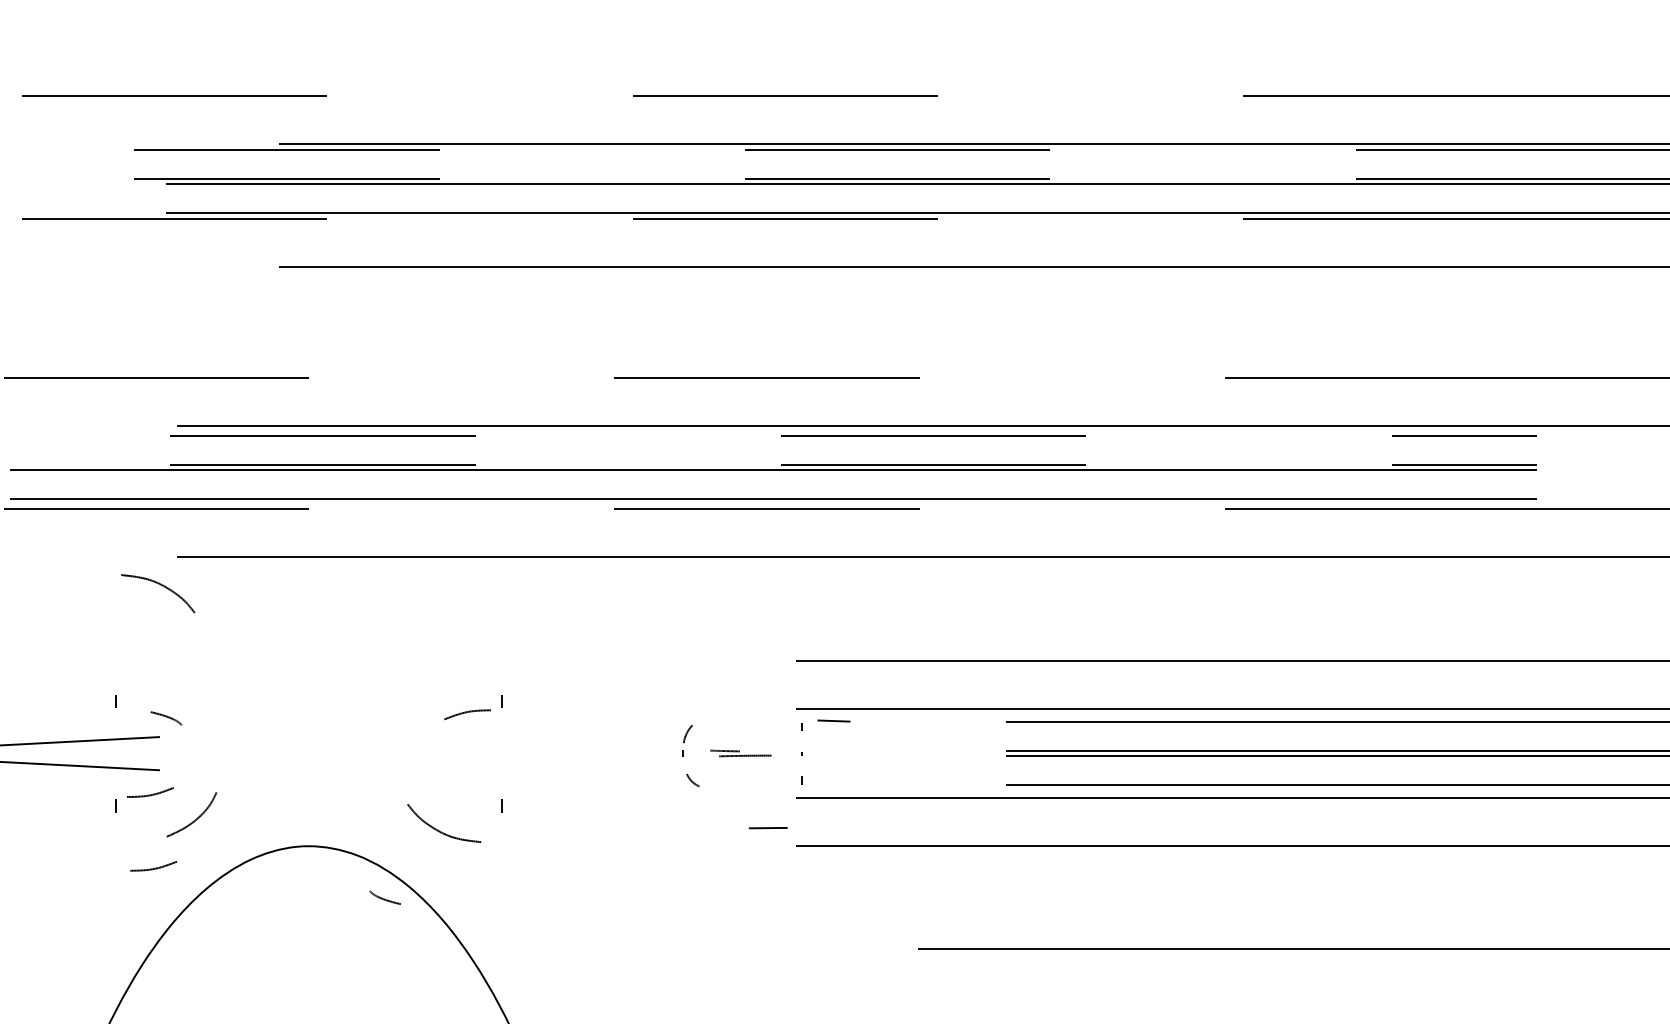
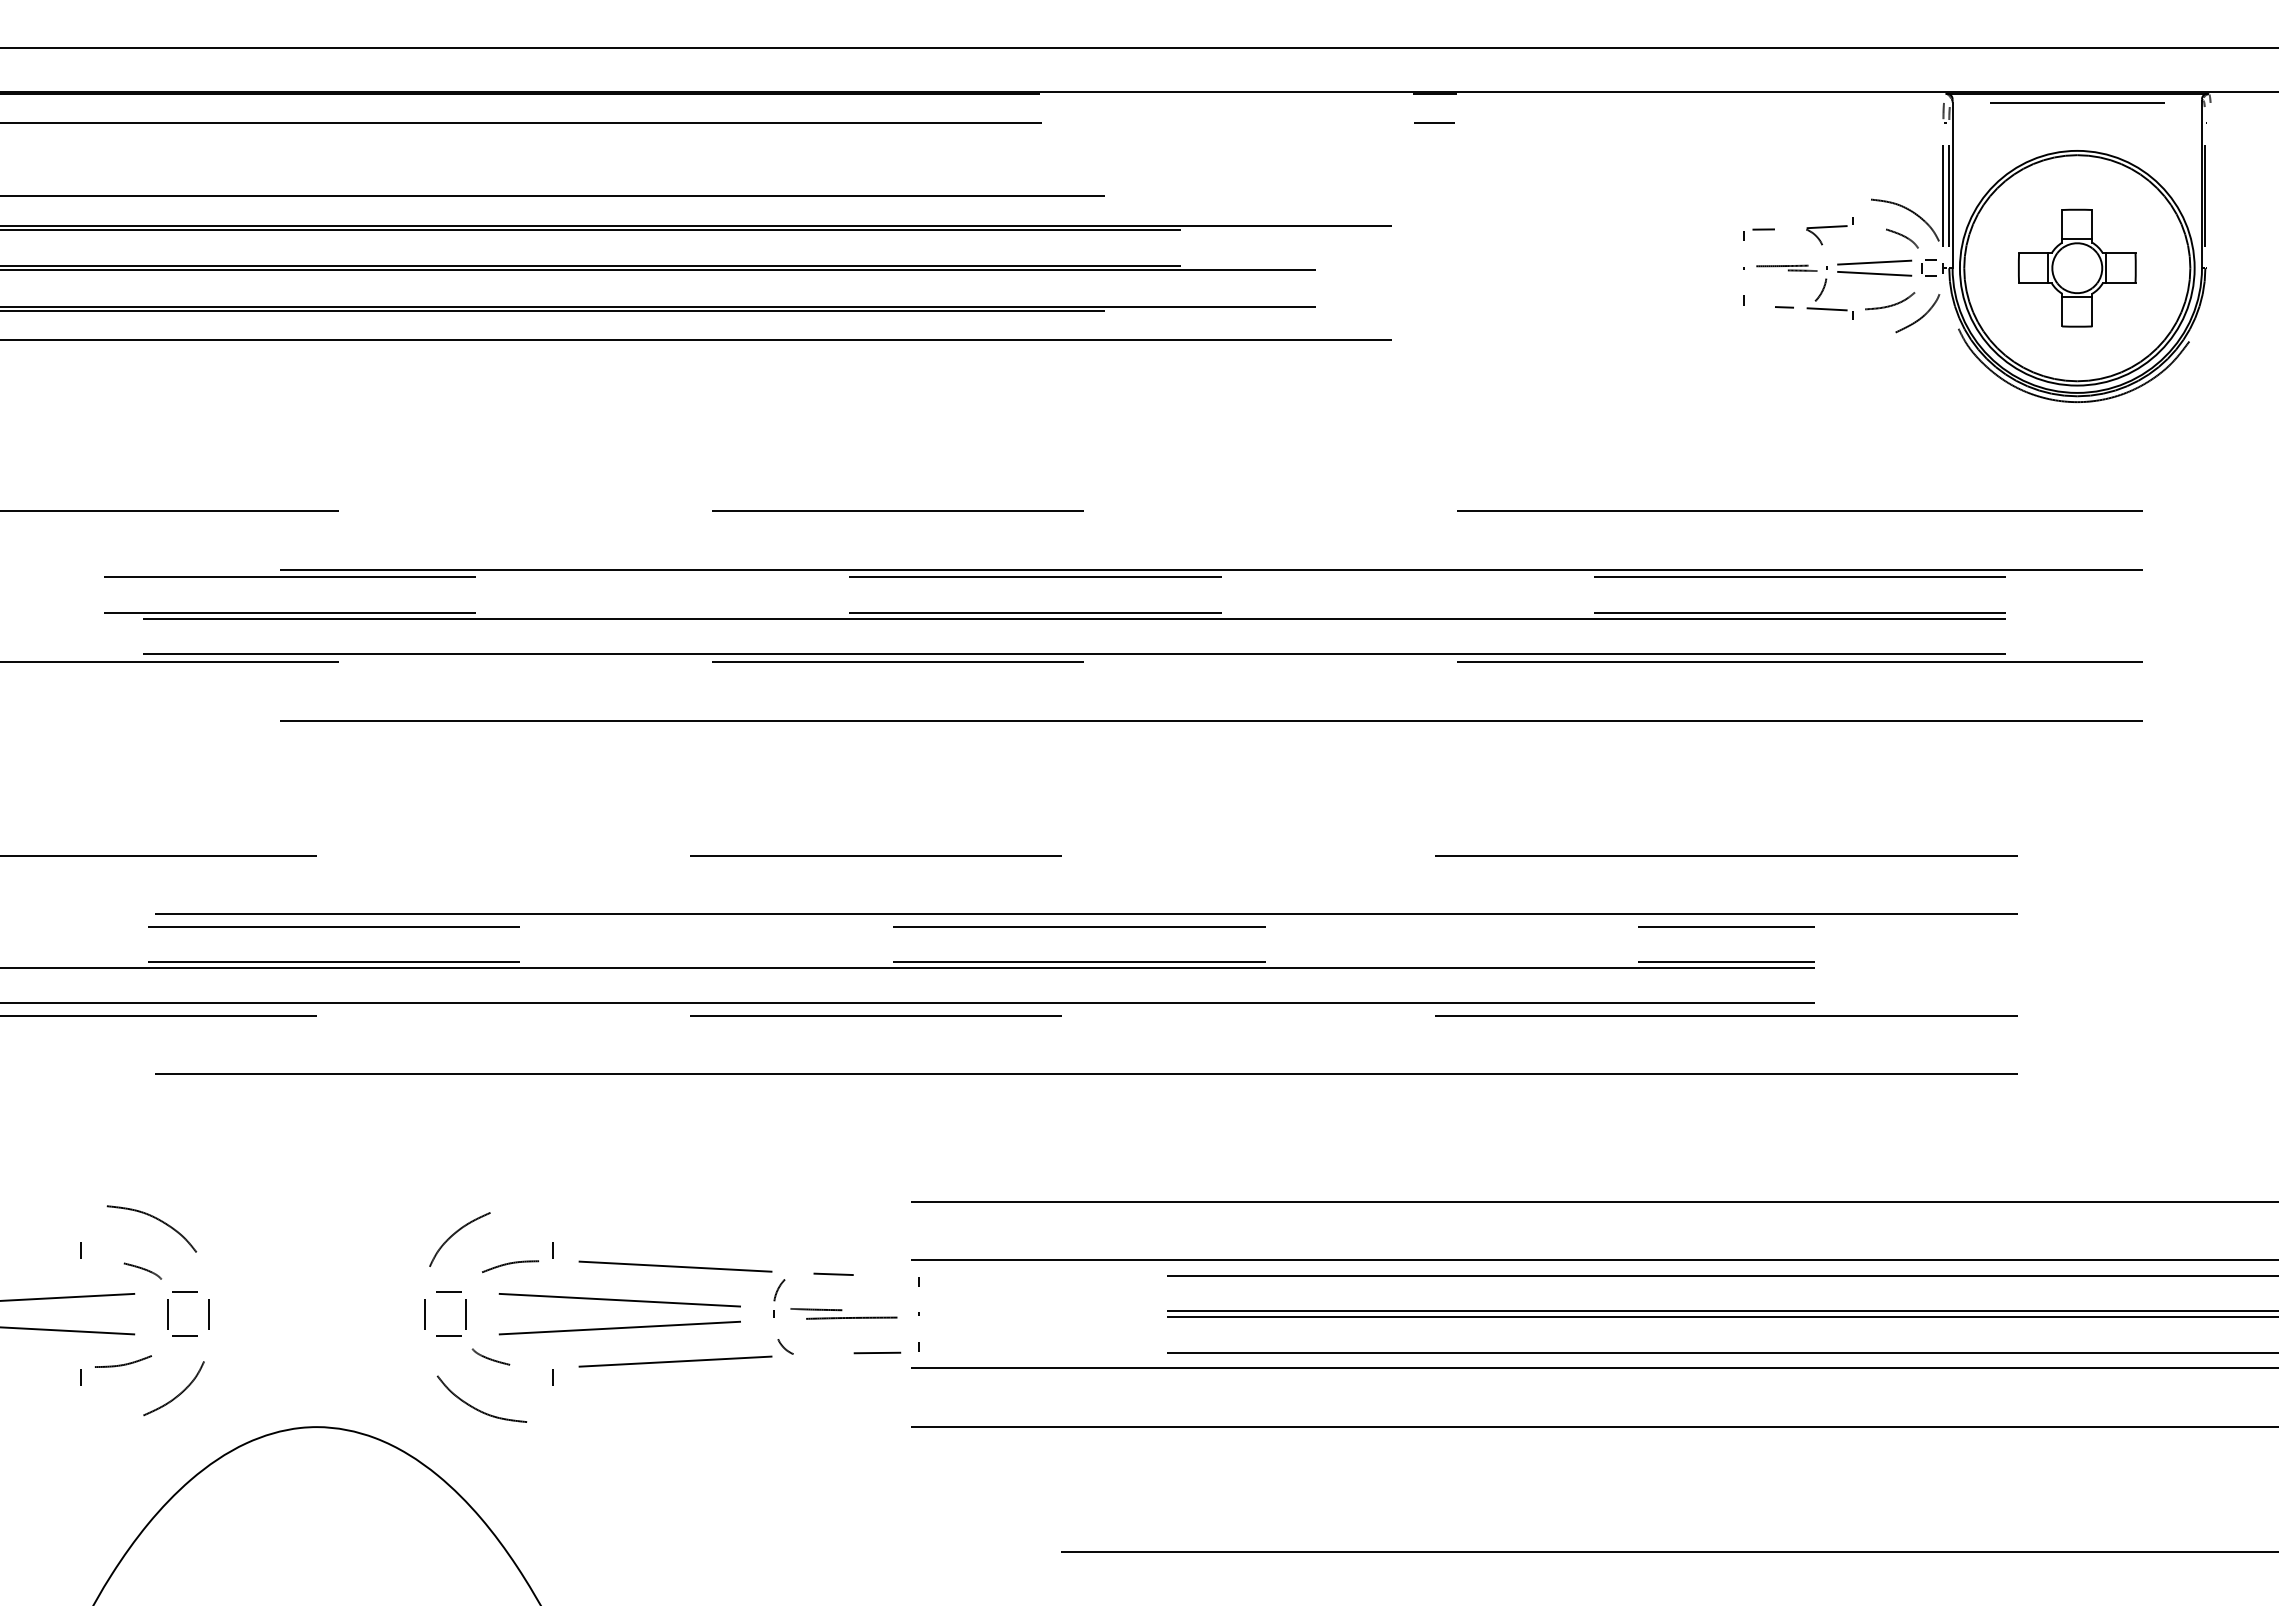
curve: (161, 585) -> (156, 1219), moved
curve: (422, 688) -> (455, 1234), added
line: (602, 714) -> (675, 1266), added
line: (833, 720) -> (833, 1273), moved
line: (200, 735) -> (184, 1292), added
line: (416, 735) -> (448, 1292), added
line: (556, 741) -> (619, 1299), added
line: (186, 753) -> (167, 1313), added
line: (220, 753) -> (209, 1313), added
line: (397, 753) -> (424, 1313), added
line: (431, 753) -> (466, 1313), added
part: (740, 753) -> (843, 1313), size x1.43
line: (556, 764) -> (619, 1327), added
line: (200, 771) -> (184, 1336), added
line: (416, 771) -> (448, 1336), added
line: (602, 792) -> (675, 1361), added
line: (768, 827) -> (877, 1352), moved
curve: (154, 867) -> (128, 1453), removed
curve: (384, 898) -> (490, 1358), moved

